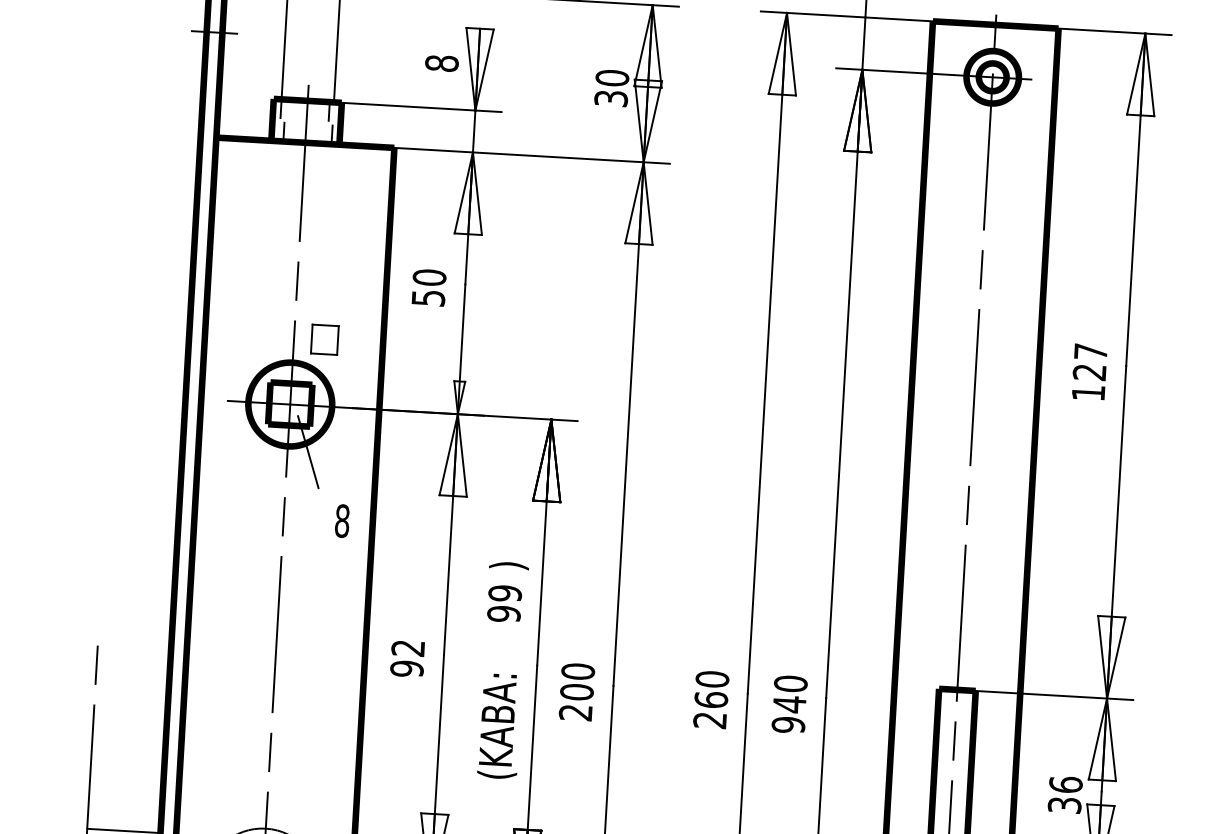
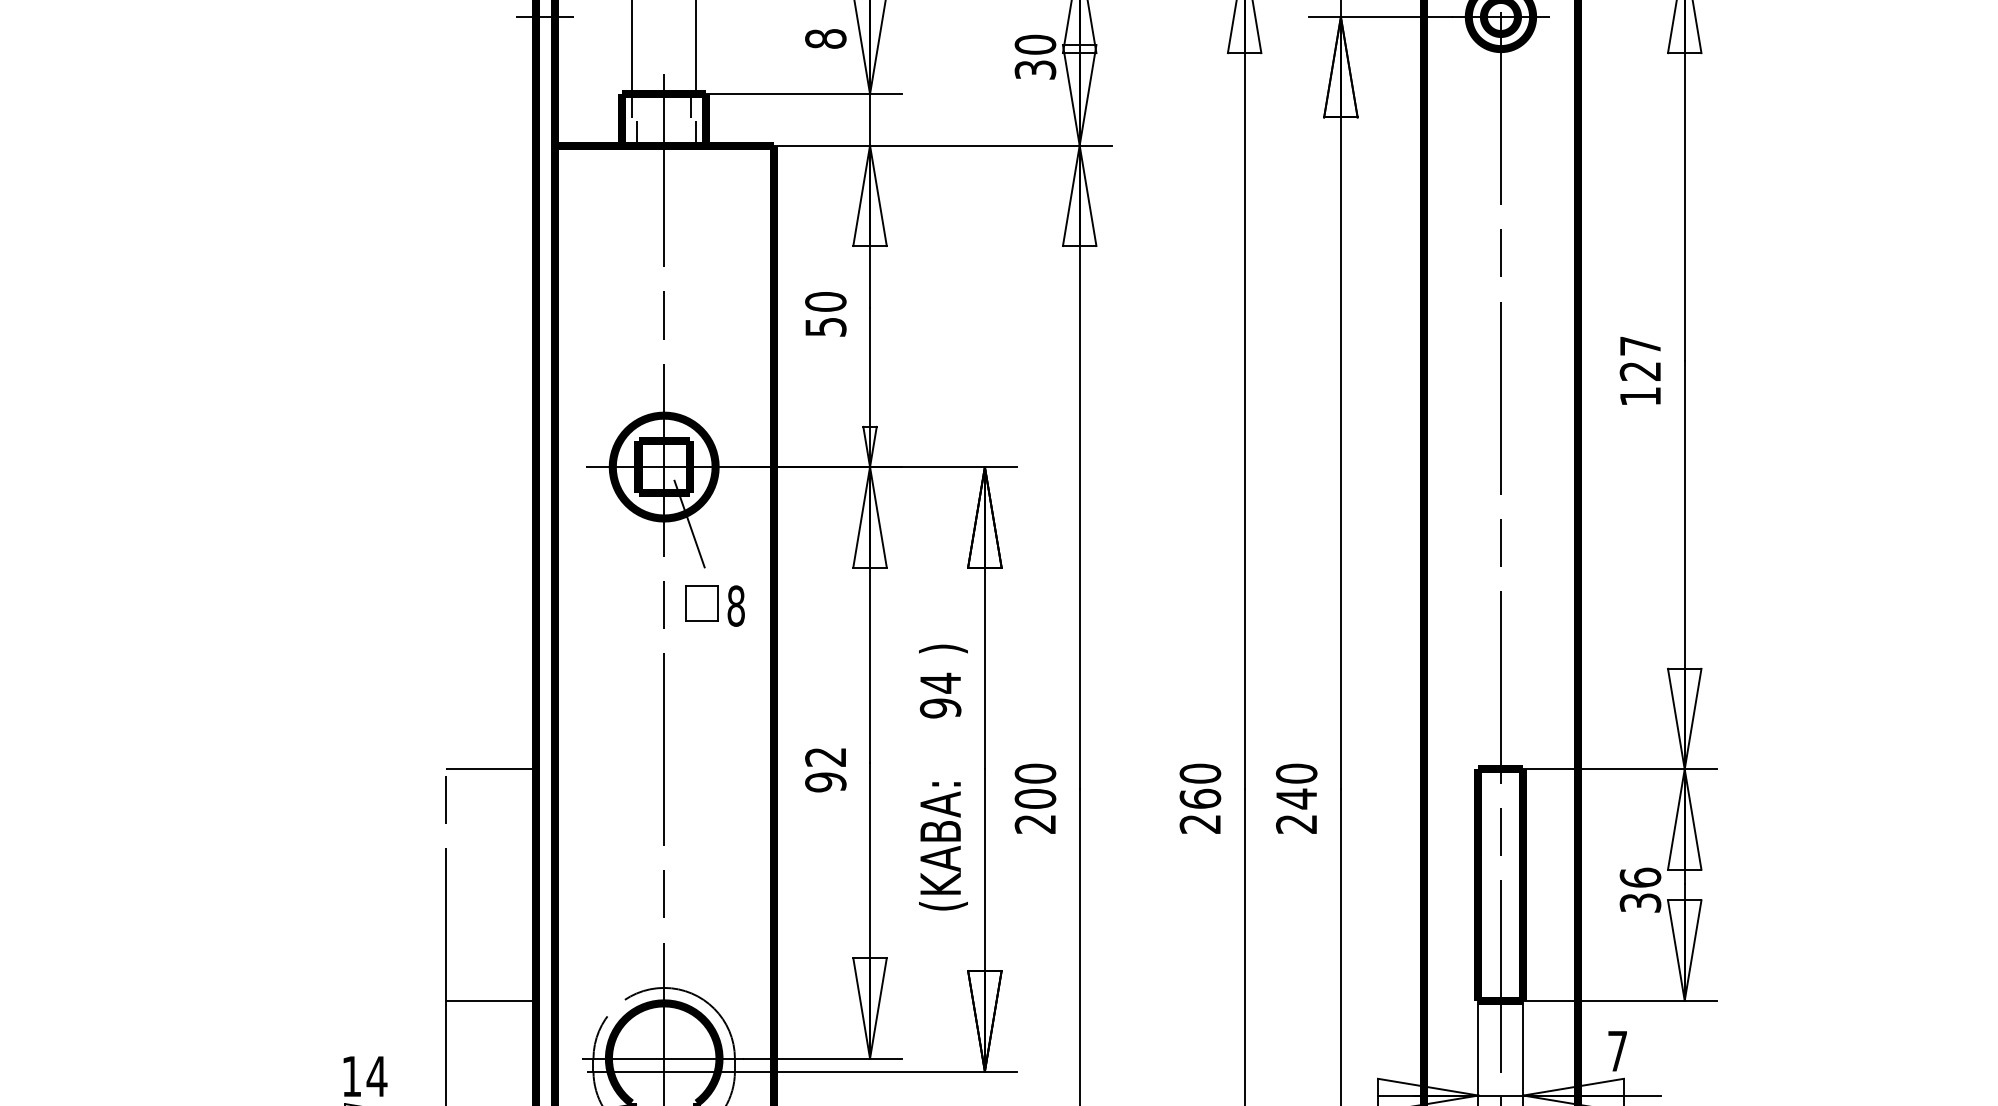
part: (324, 339) -> (701, 603), moved
text: (505, 592) -> (940, 682), 99 -> 94
line: (134, 642) -> (490, 769), added
text: (788, 725) -> (1296, 824), 940 -> 240

